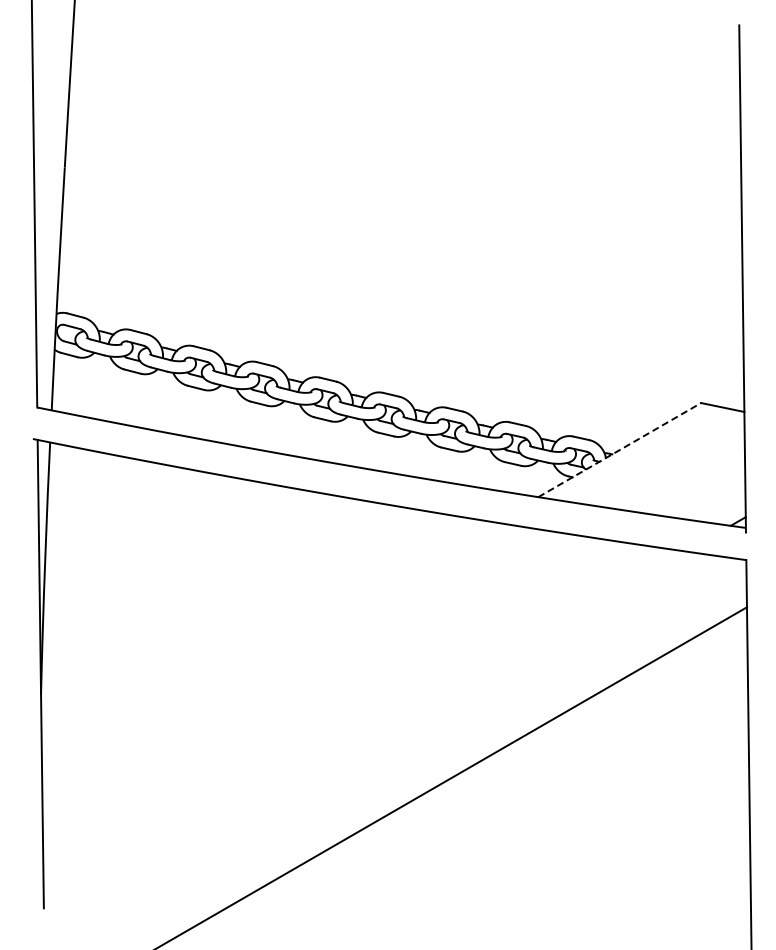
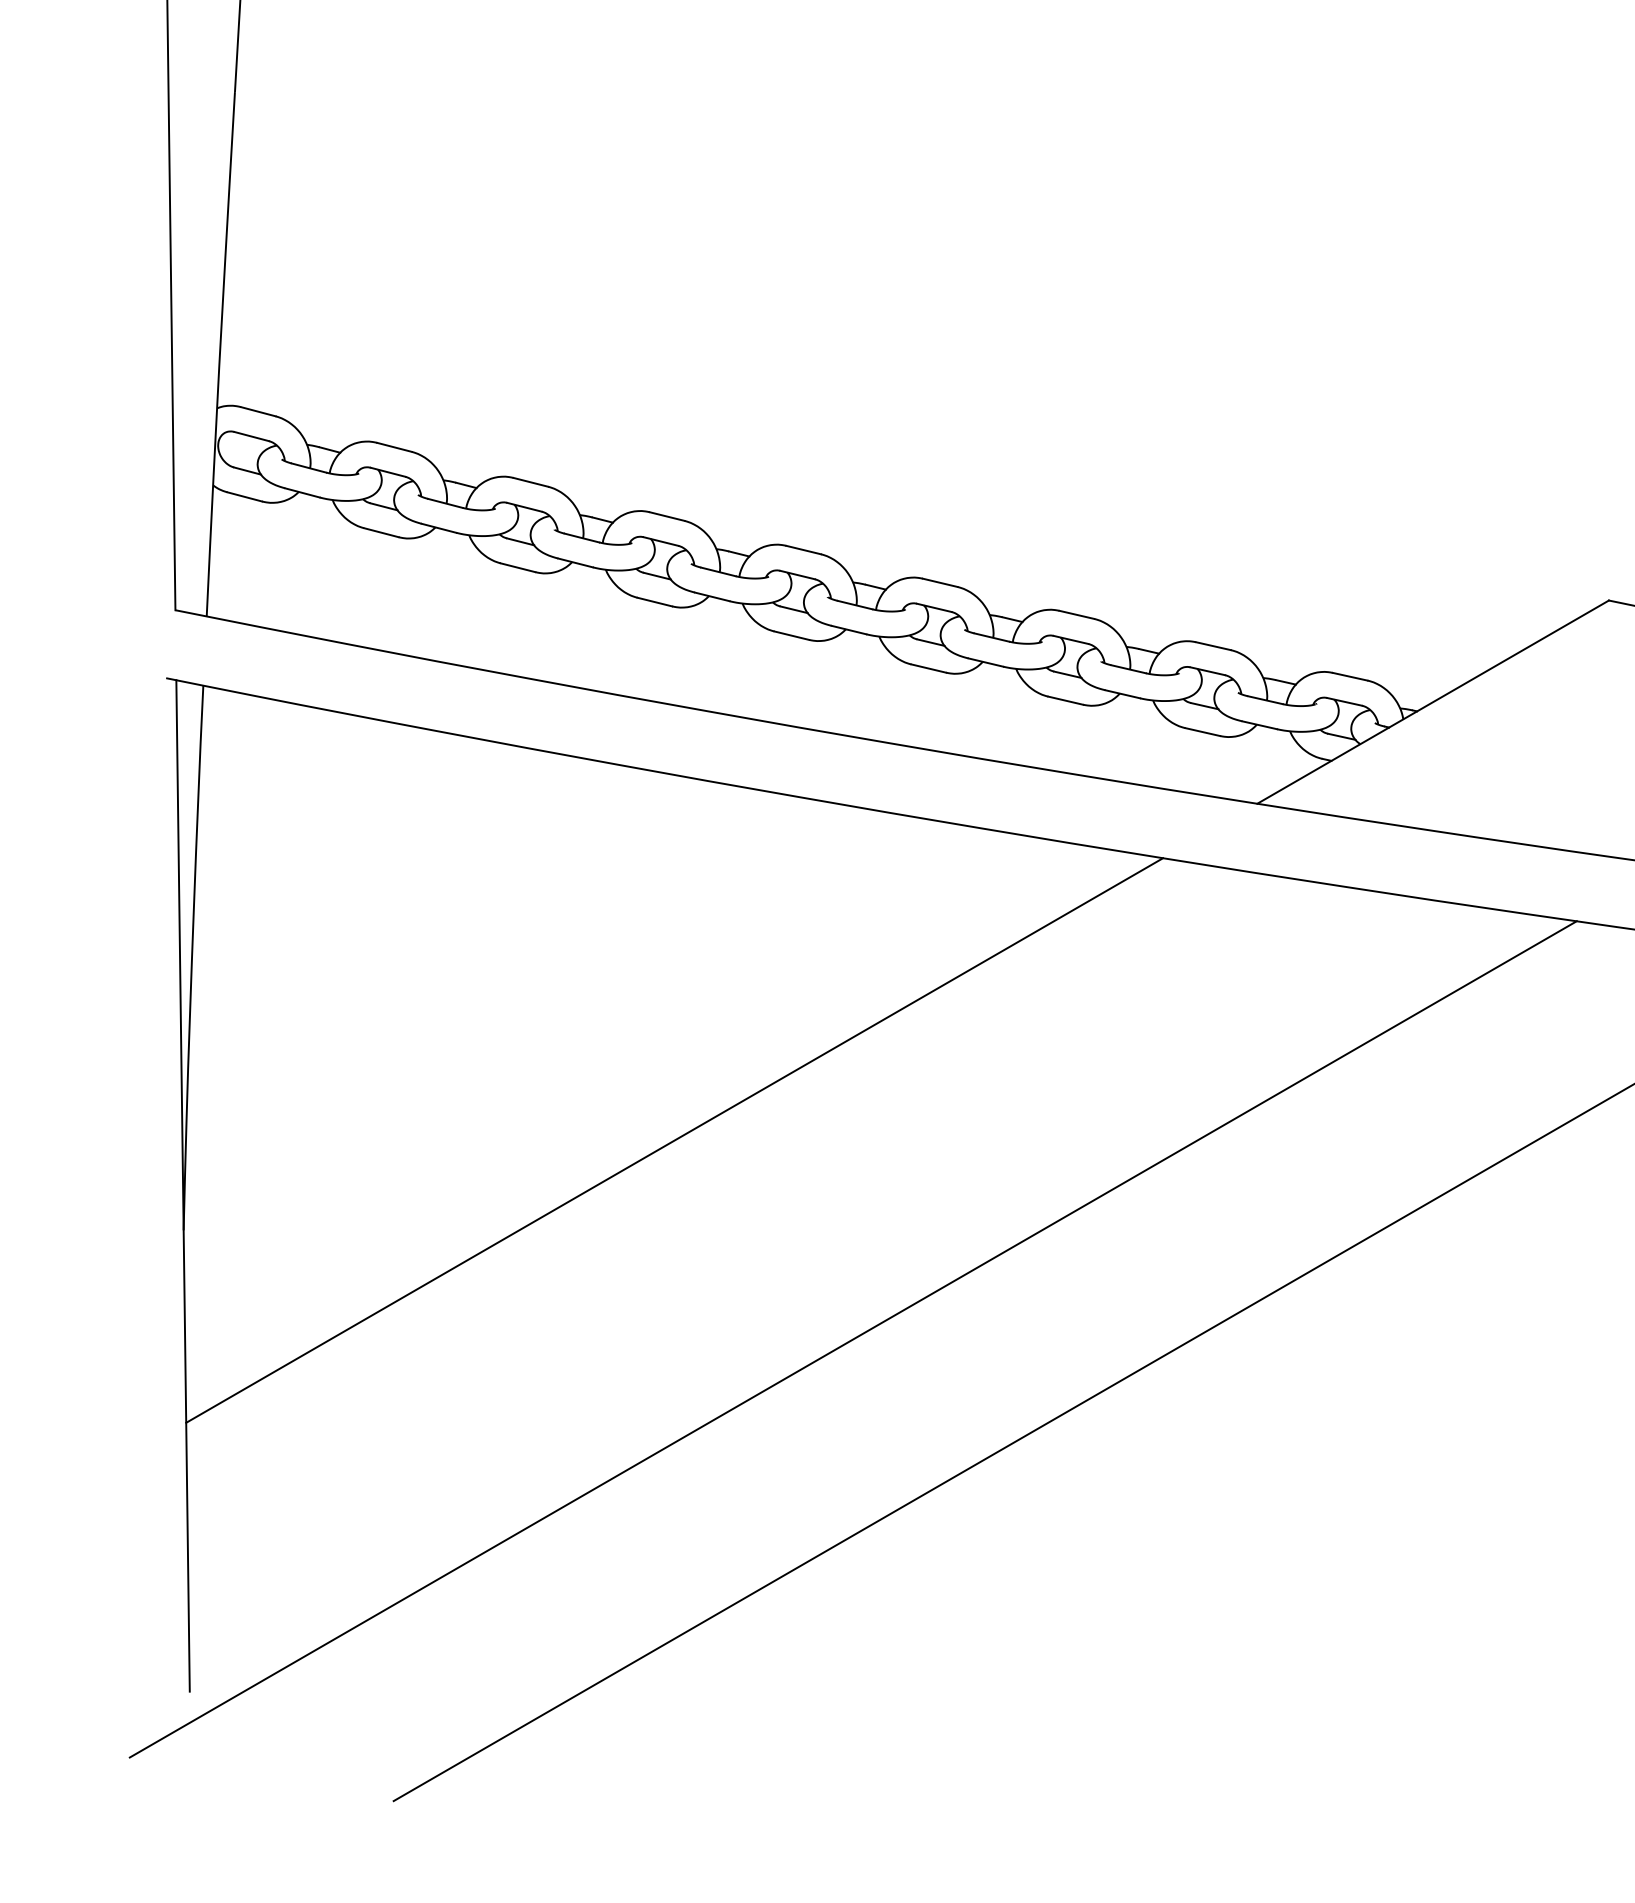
line: (620, 449) -> (1434, 700), dashed -> solid
line: (268, 652) -> (674, 1139), added
line: (351, 744) -> (853, 1337), added

